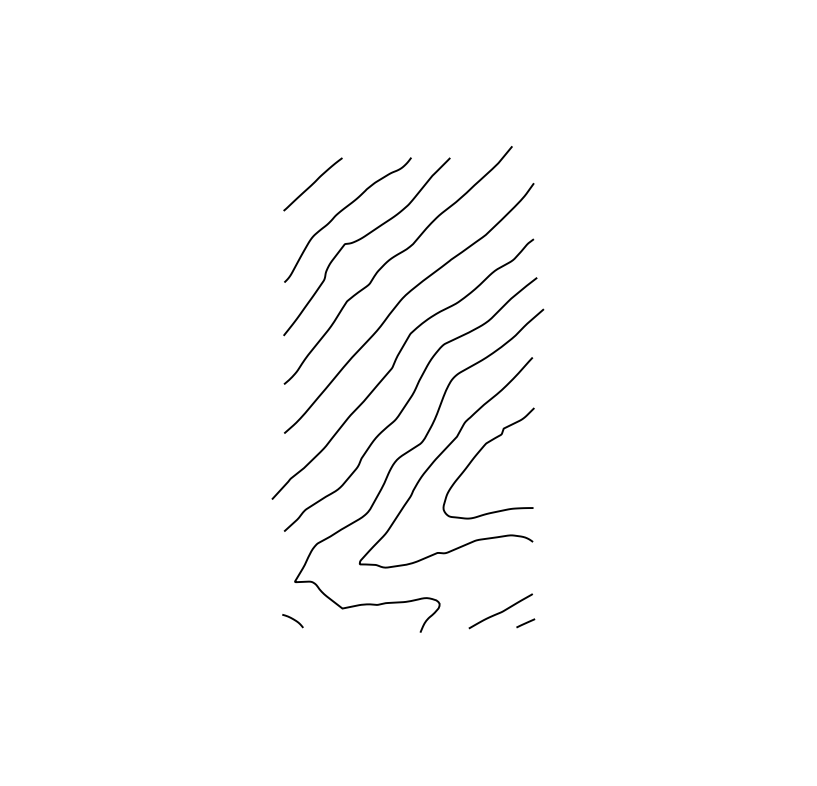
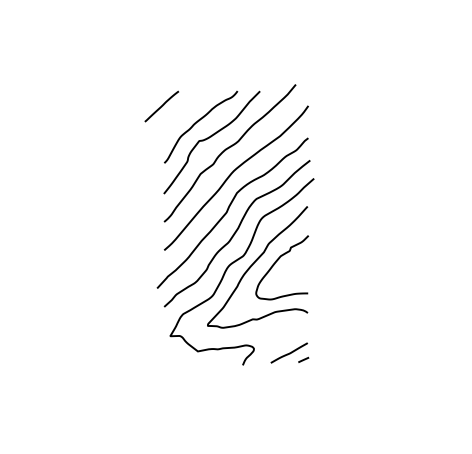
line: (312, 184) -> (161, 106), moved
curve: (293, 620) -> (169, 358), removed

